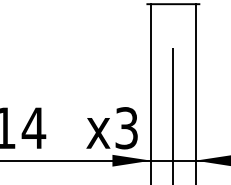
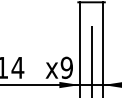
text: (125, 127) -> (66, 67), x3 -> x9

